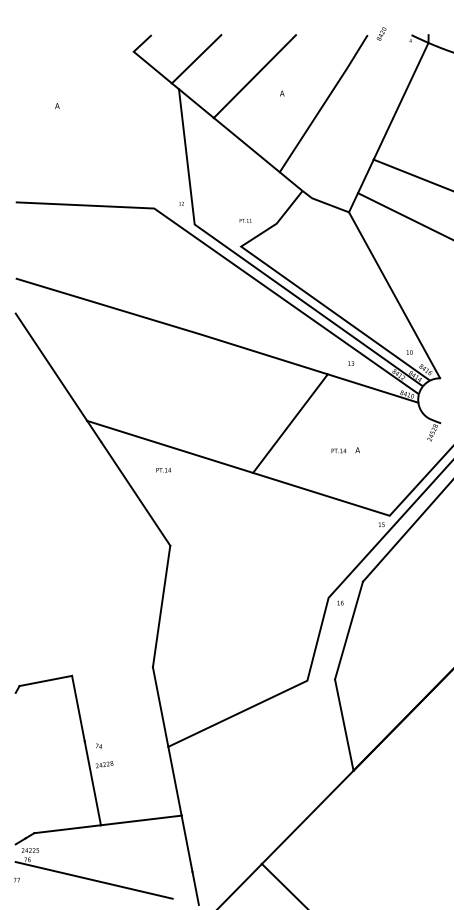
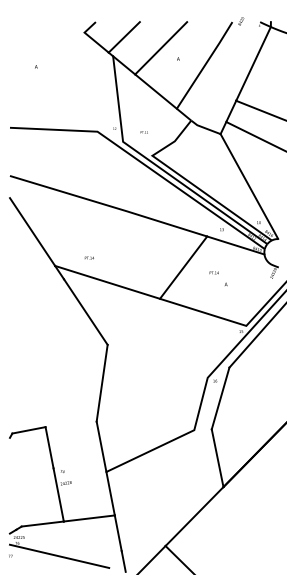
text: (244, 220) -> (143, 132), moved
text: (337, 450) -> (213, 272), moved
text: (162, 469) -> (88, 257), moved

